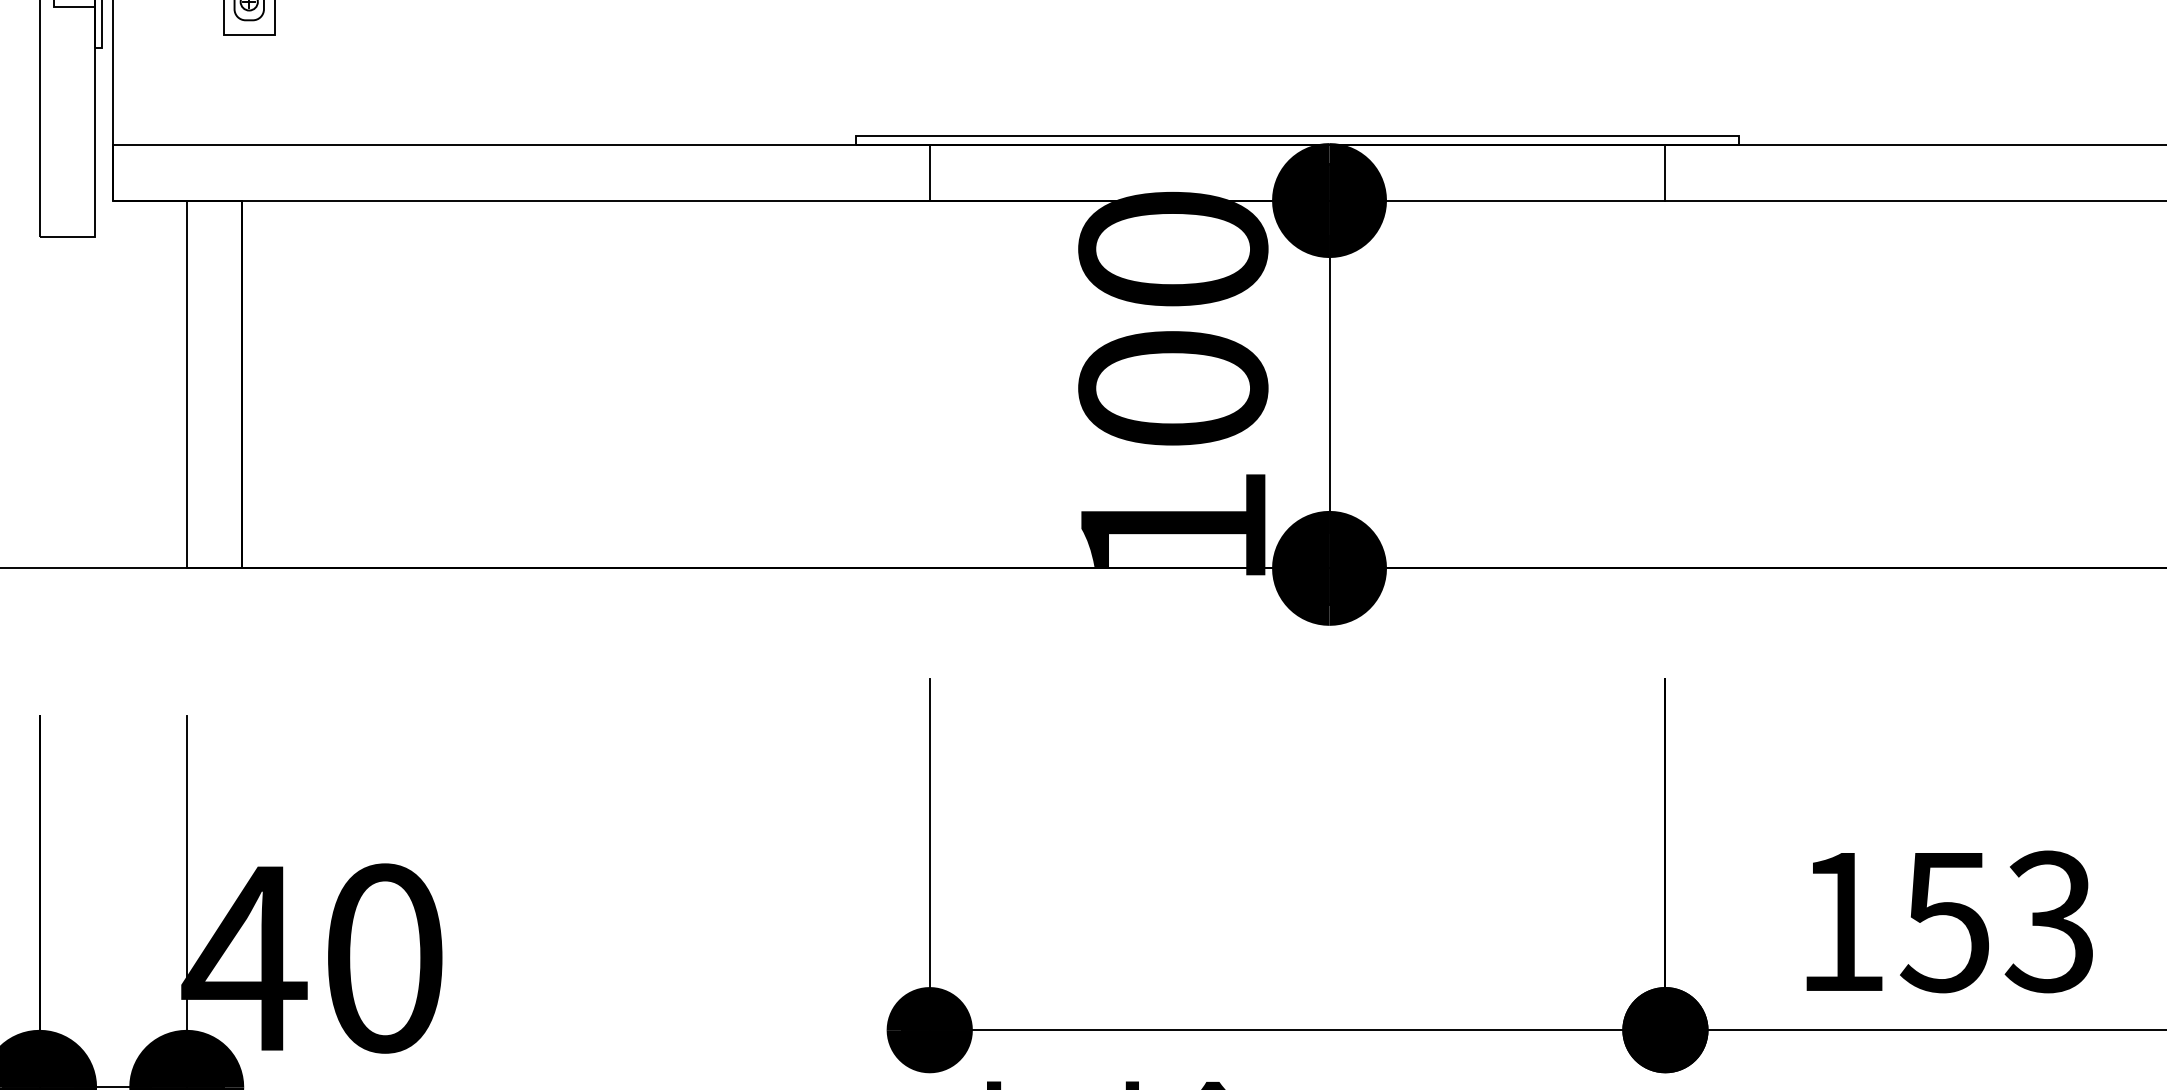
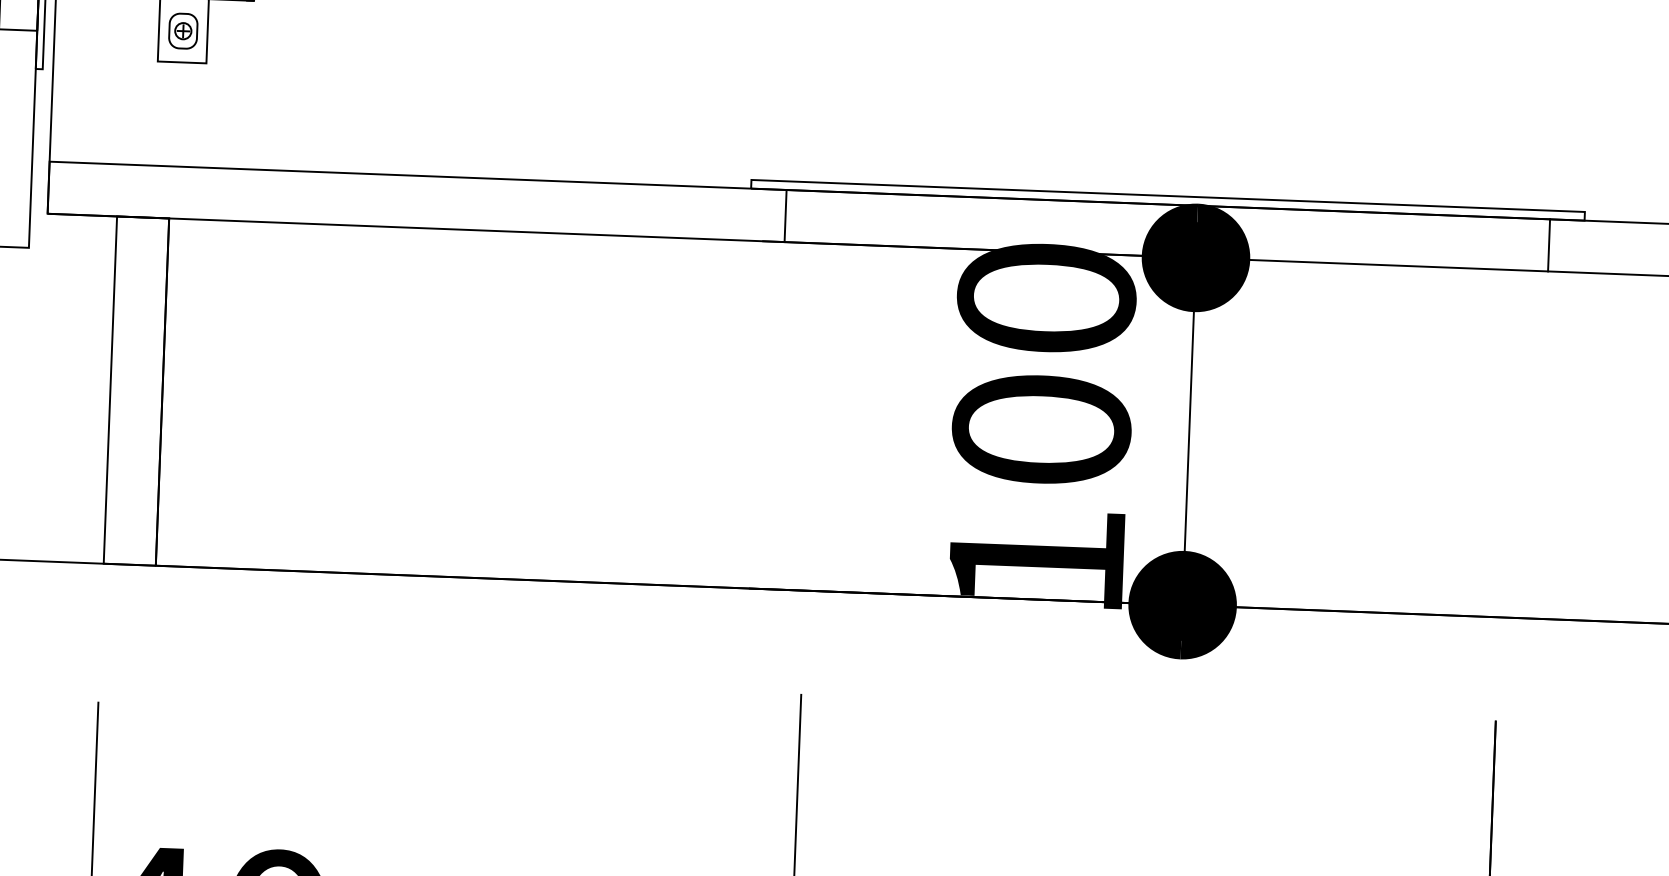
line: (929, 172) -> (785, 215), moved
line: (1665, 172) -> (1549, 244), moved

